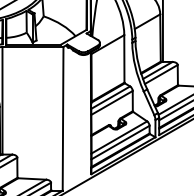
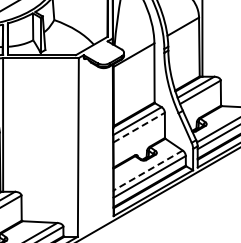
line: (112, 102) -> (139, 127), solid -> dashed
line: (119, 137) -> (148, 170), solid -> dashed

